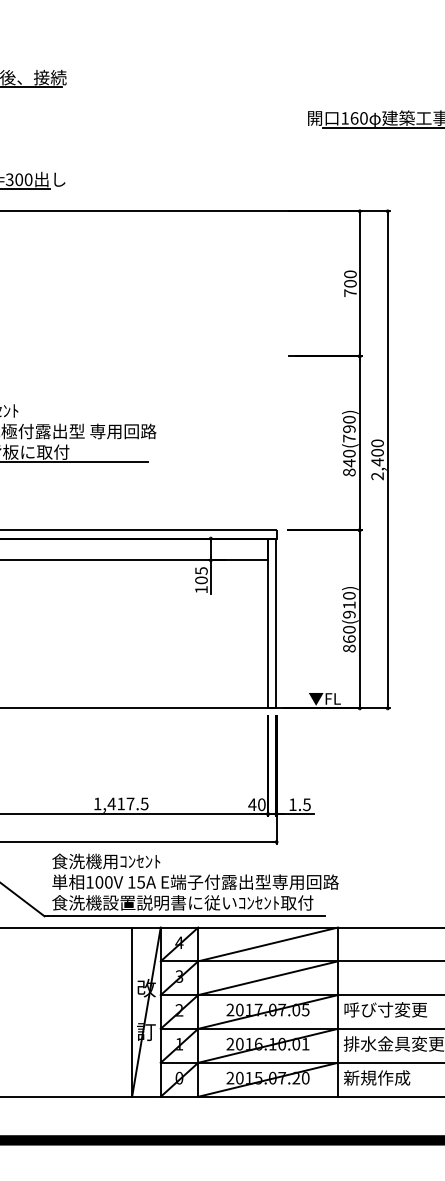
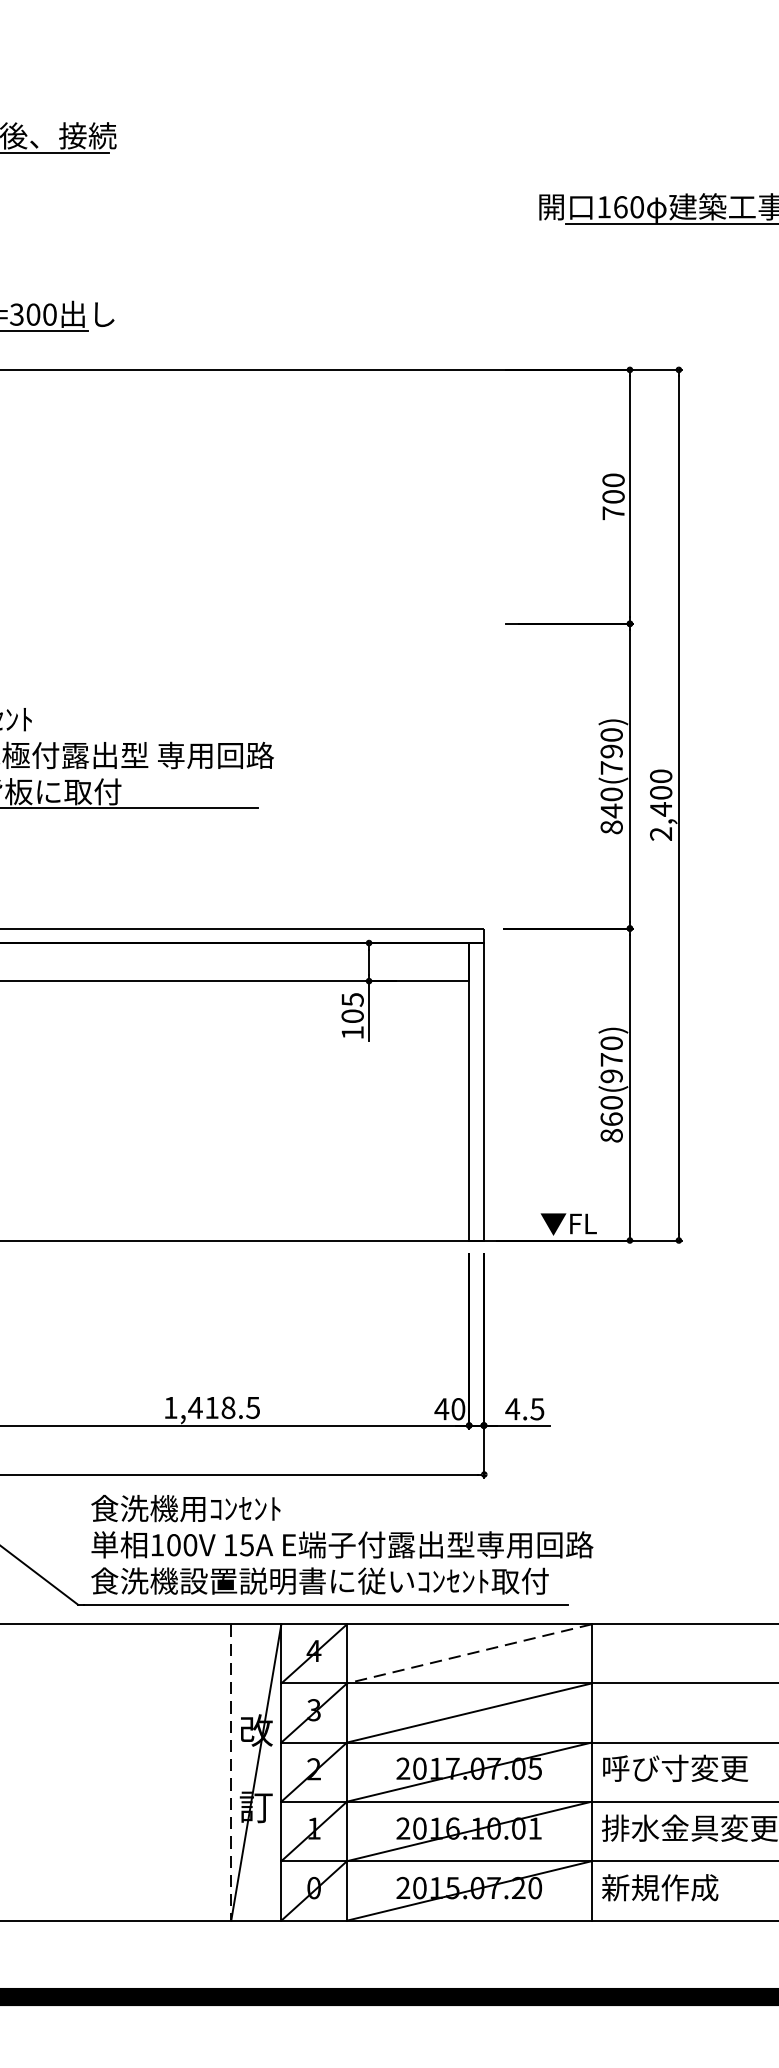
text: (349, 604) -> (611, 1058), 860(910) -> 860(970)
text: (130, 803) -> (228, 1407), 1,417.5 -> 1,418.5
text: (292, 804) -> (512, 1408), 1.5 -> 4.5
line: (268, 944) -> (470, 1653), solid -> dashed
line: (132, 1012) -> (231, 1773), solid -> dashed

